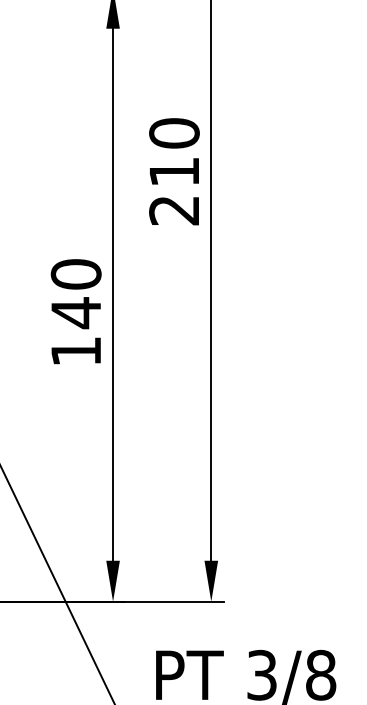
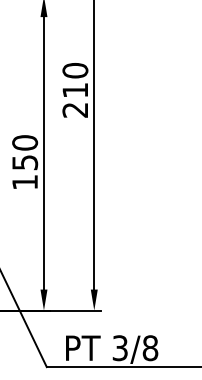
text: (76, 312) -> (25, 162), 140 -> 150

